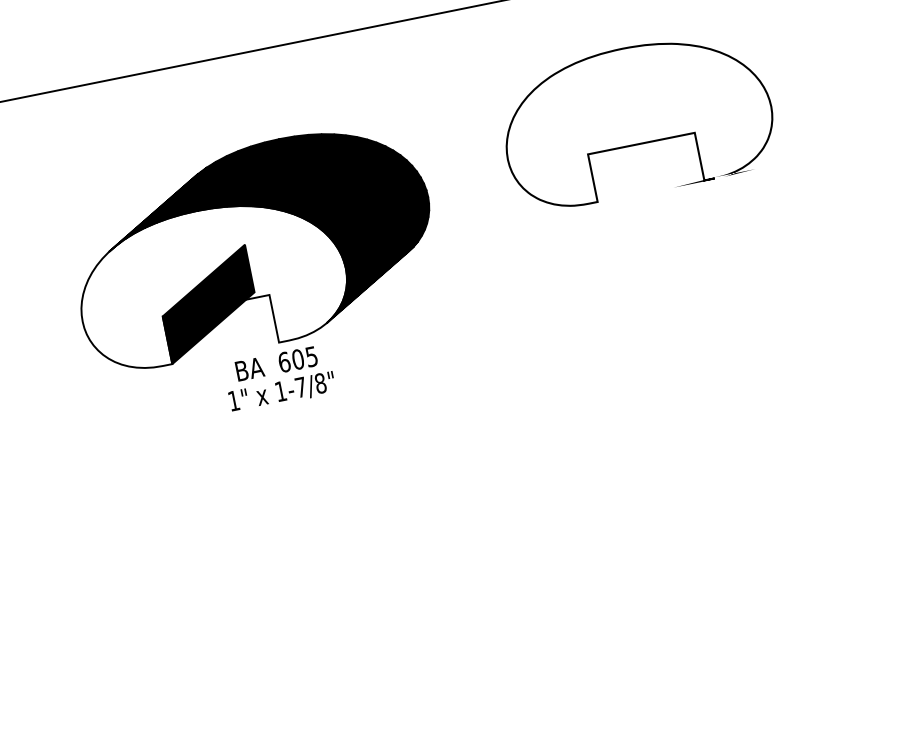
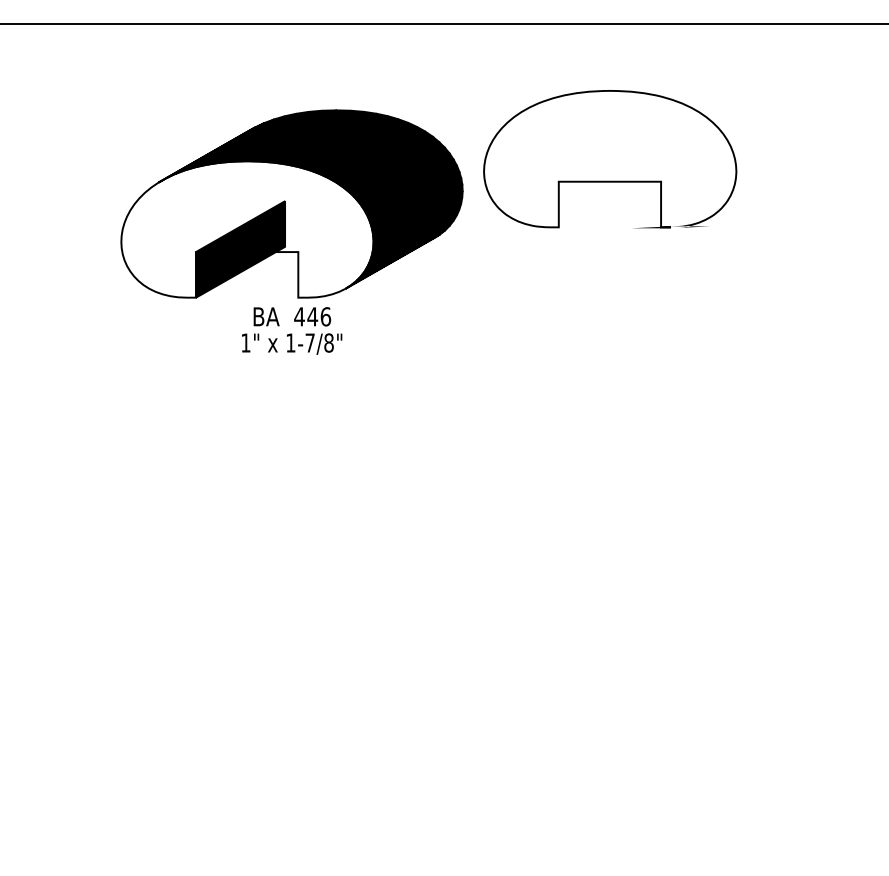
part: (641, 142) -> (610, 180), moved
text: (297, 359) -> (312, 316), 605 -> 446

